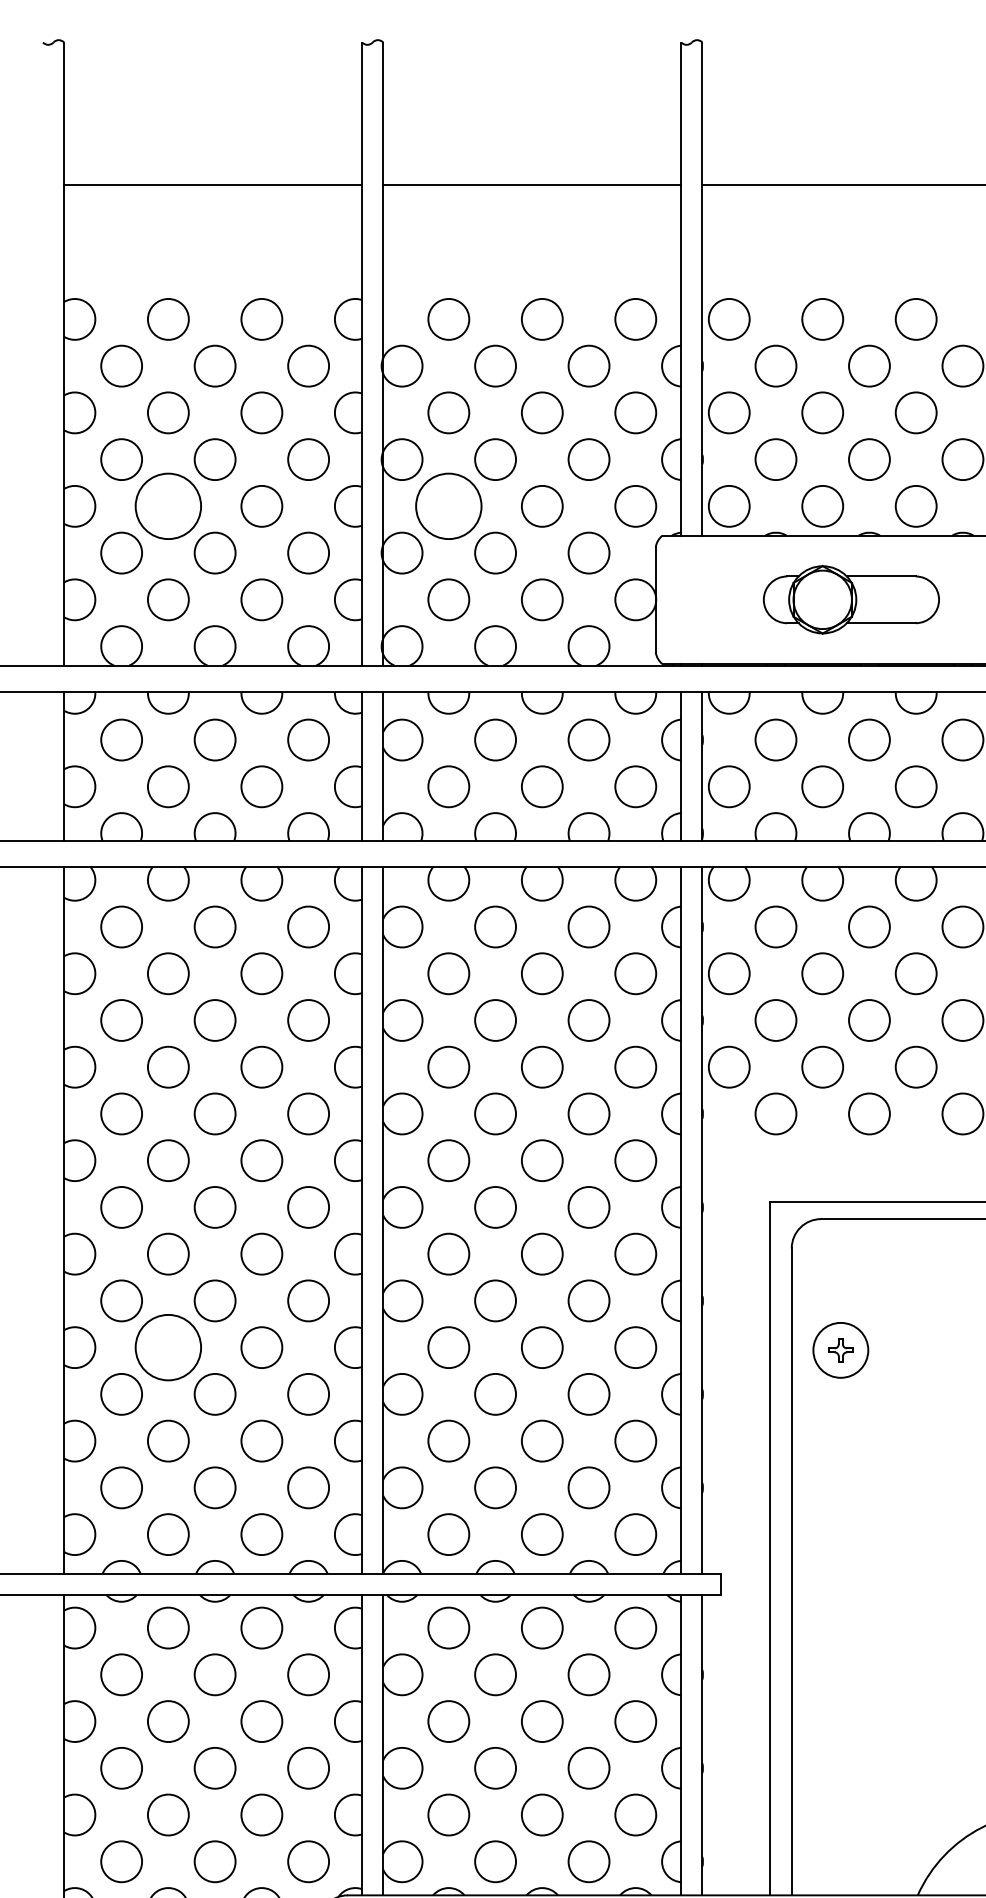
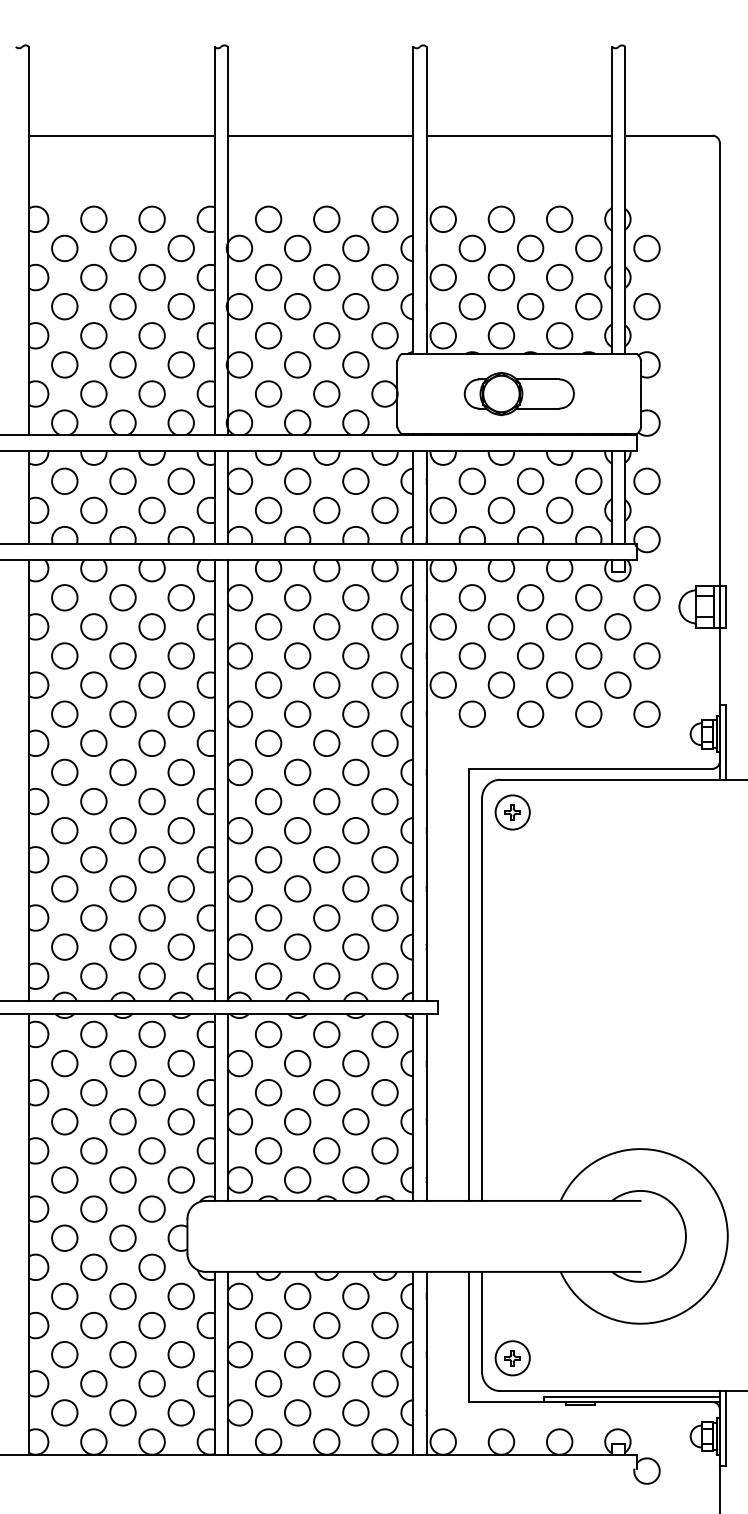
circle: (167, 505) -> (93, 335), size x0.62
circle: (448, 505) -> (268, 335), size x0.62
circle: (167, 1347) -> (93, 859), size x0.62
part: (840, 1350) -> (512, 812), moved

